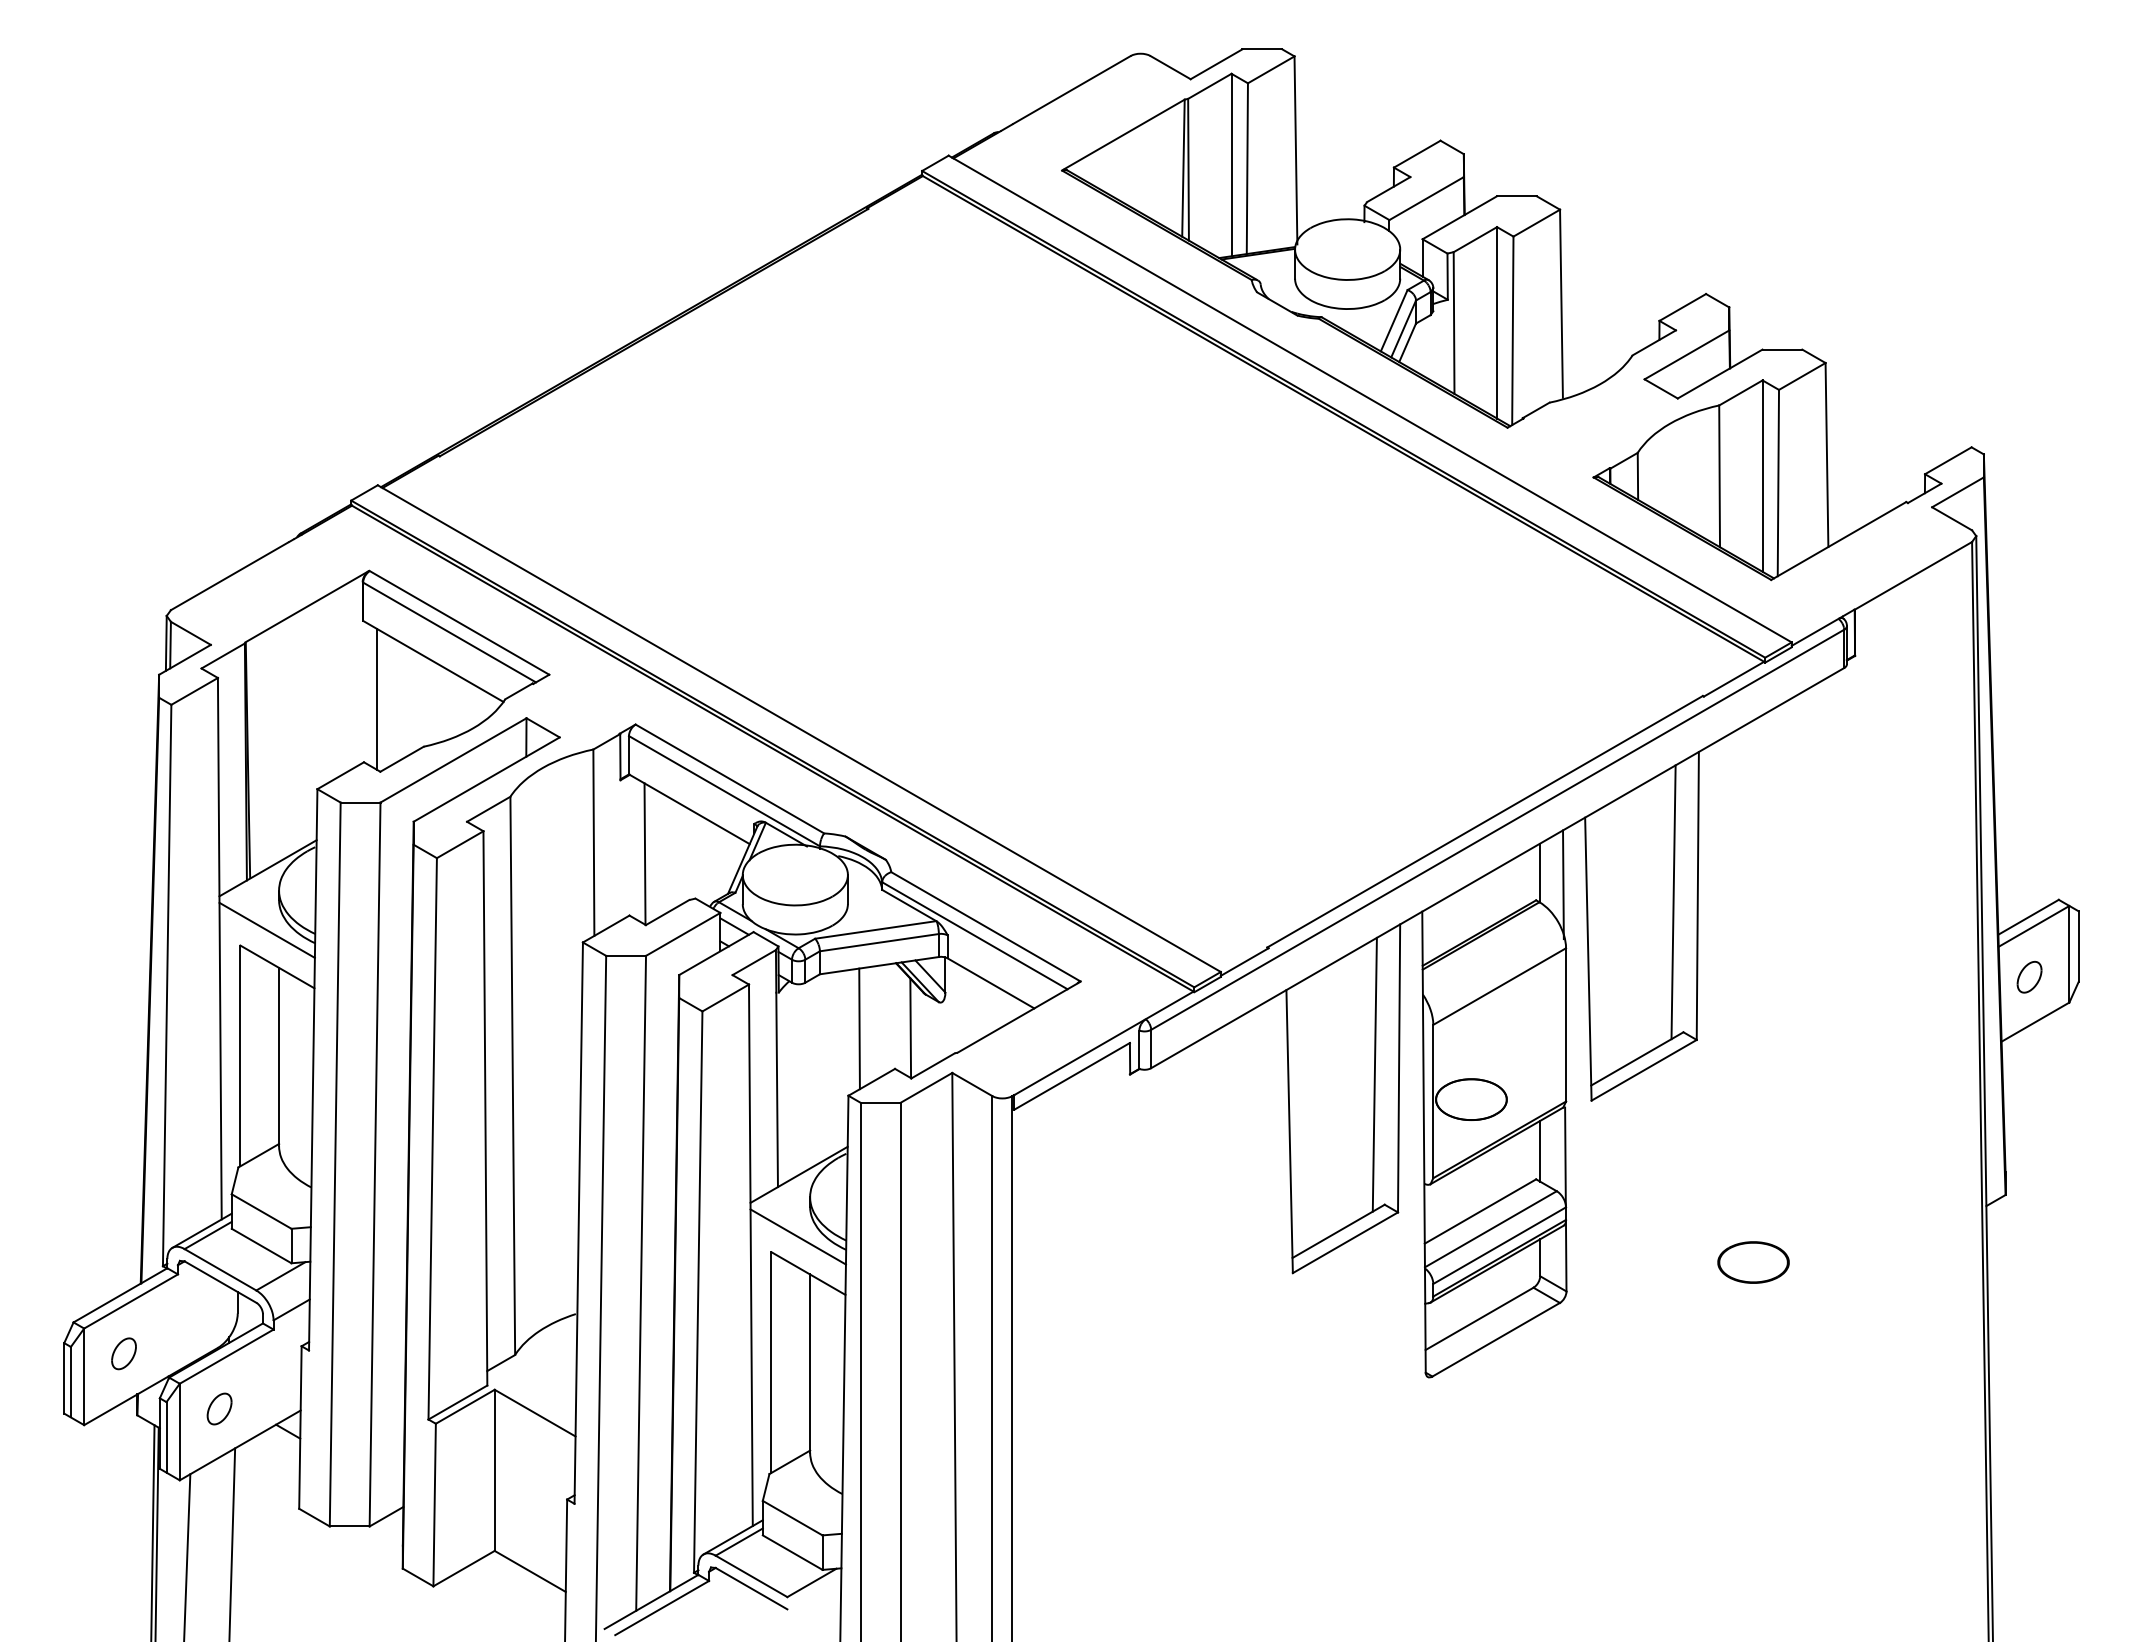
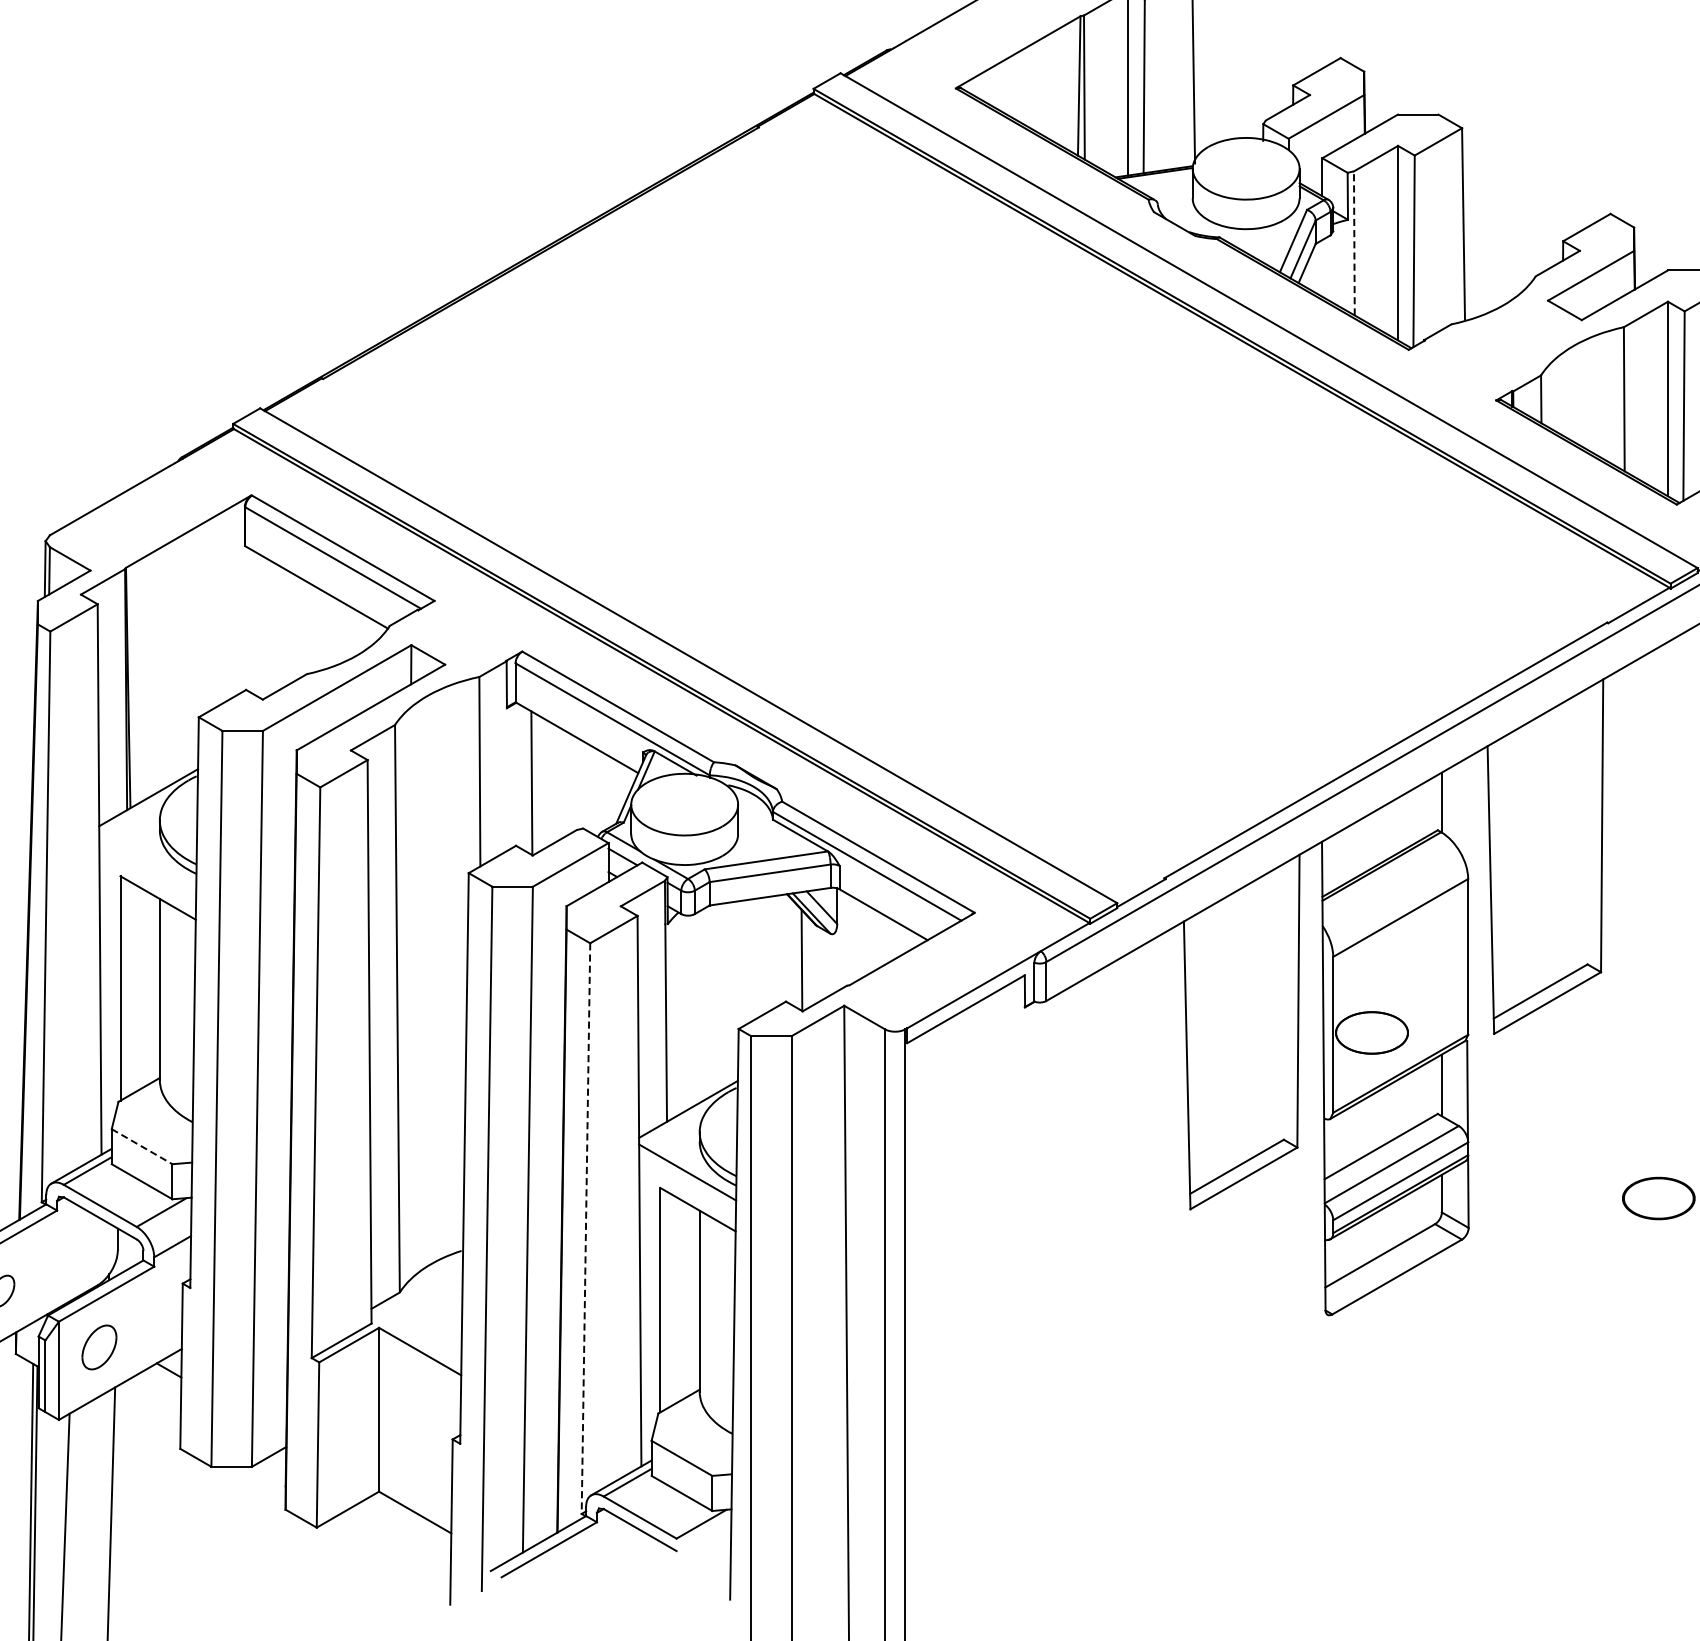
line: (1454, 323) -> (1354, 243), solid -> dashed
line: (377, 699) -> (259, 626), removed
line: (1563, 884) -> (1465, 814), removed
line: (1673, 902) -> (1577, 832), removed
line: (266, 929) -> (147, 859), removed
line: (859, 1028) -> (749, 960), removed
line: (1374, 1074) -> (1273, 1007), removed
line: (262, 1211) -> (142, 1146), solid -> dashed
line: (698, 1292) -> (586, 1228), solid -> dashed
part: (219, 1408) -> (99, 1346), size x1.4

